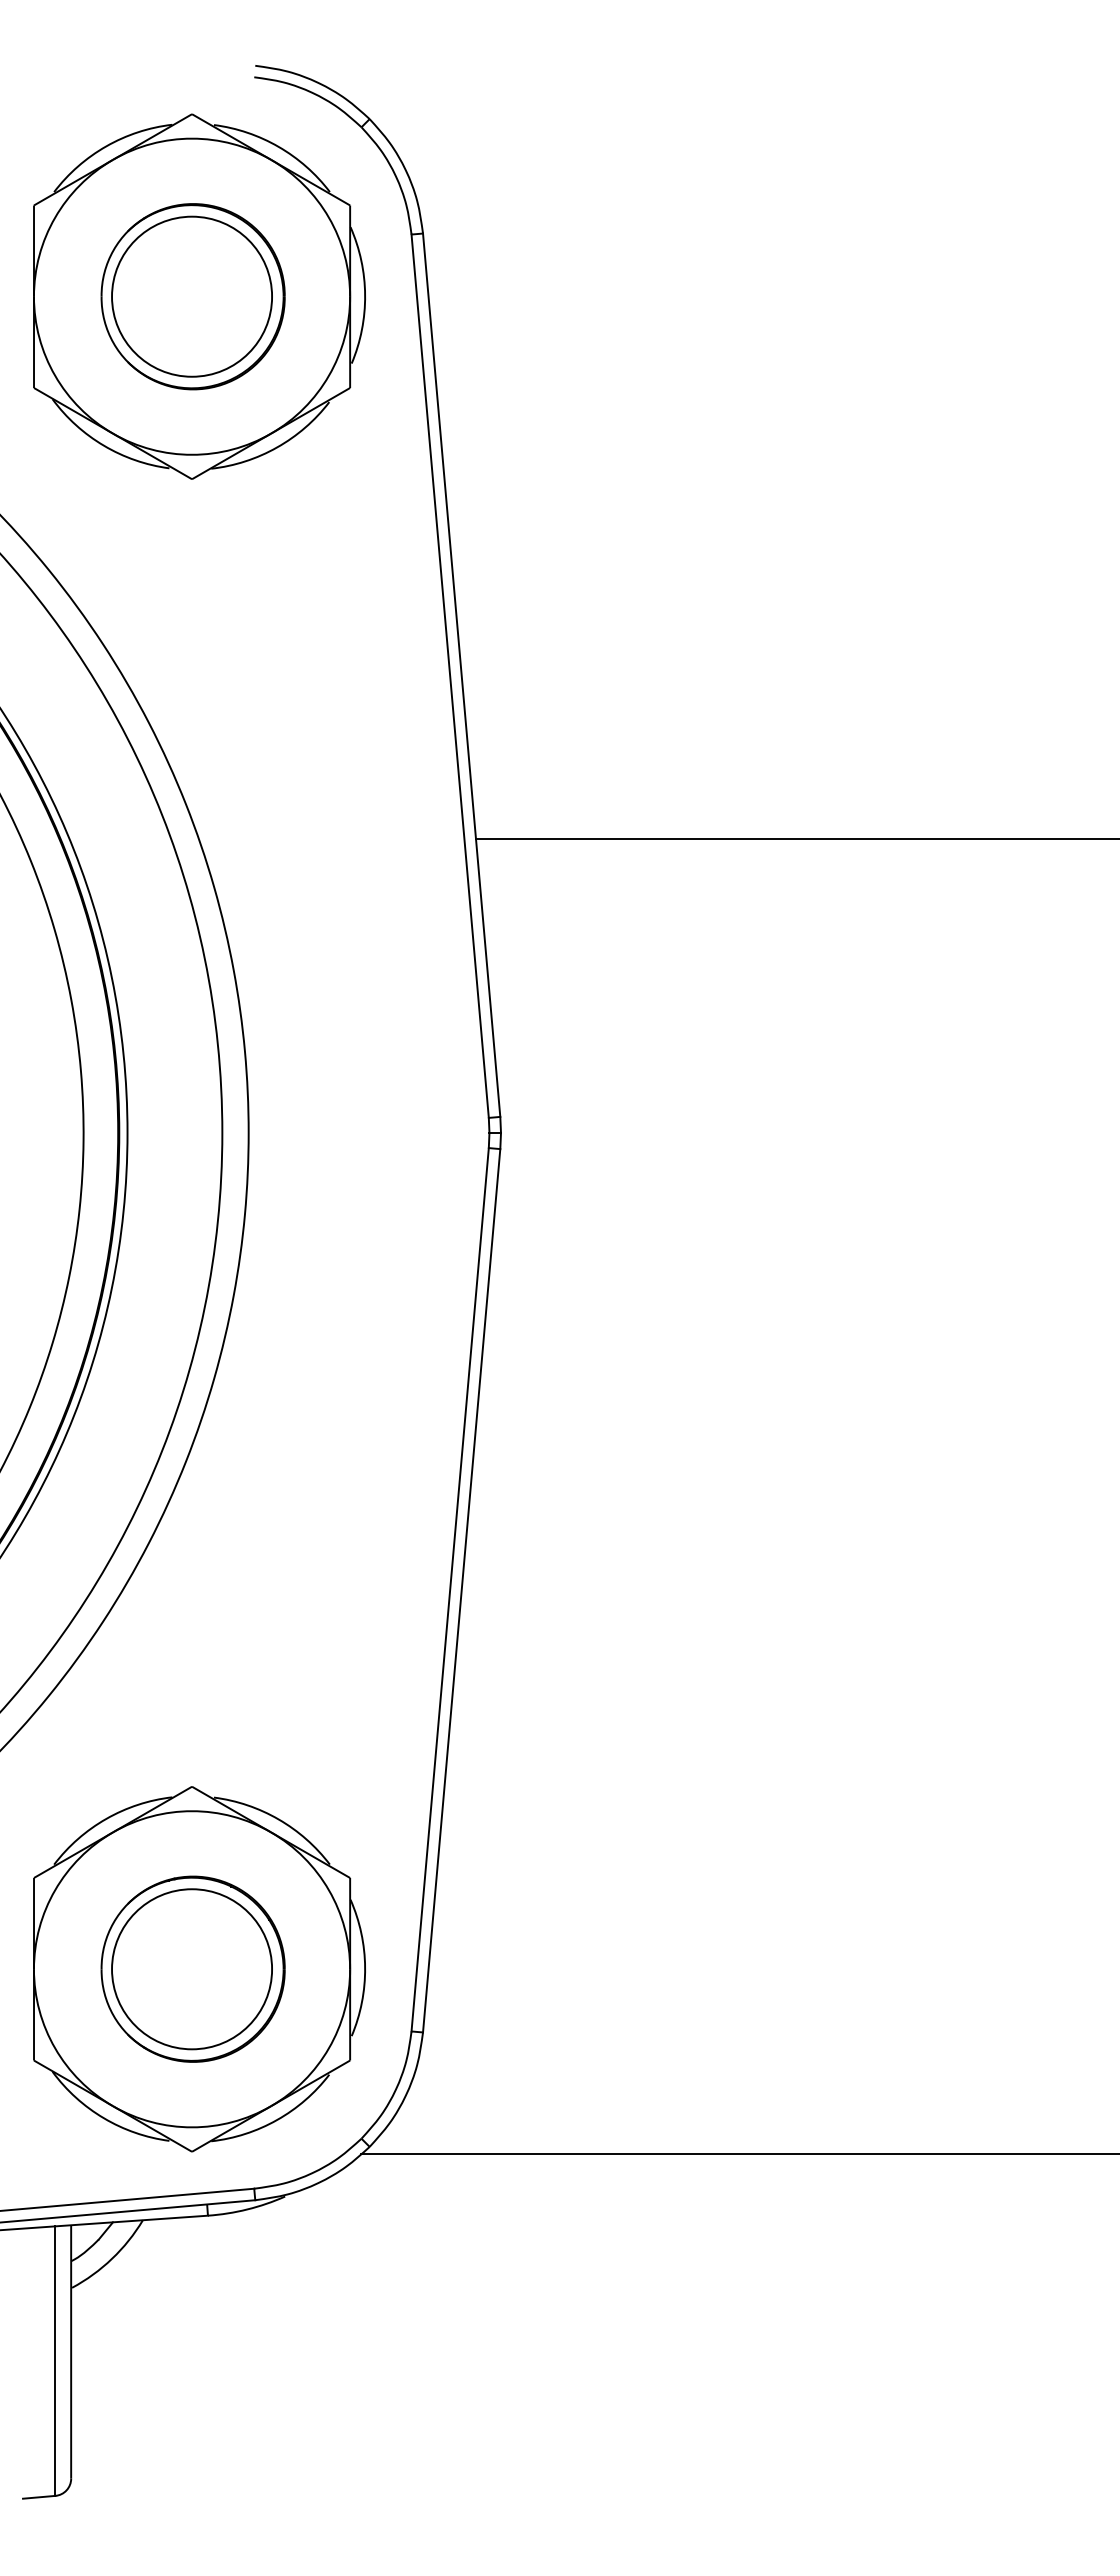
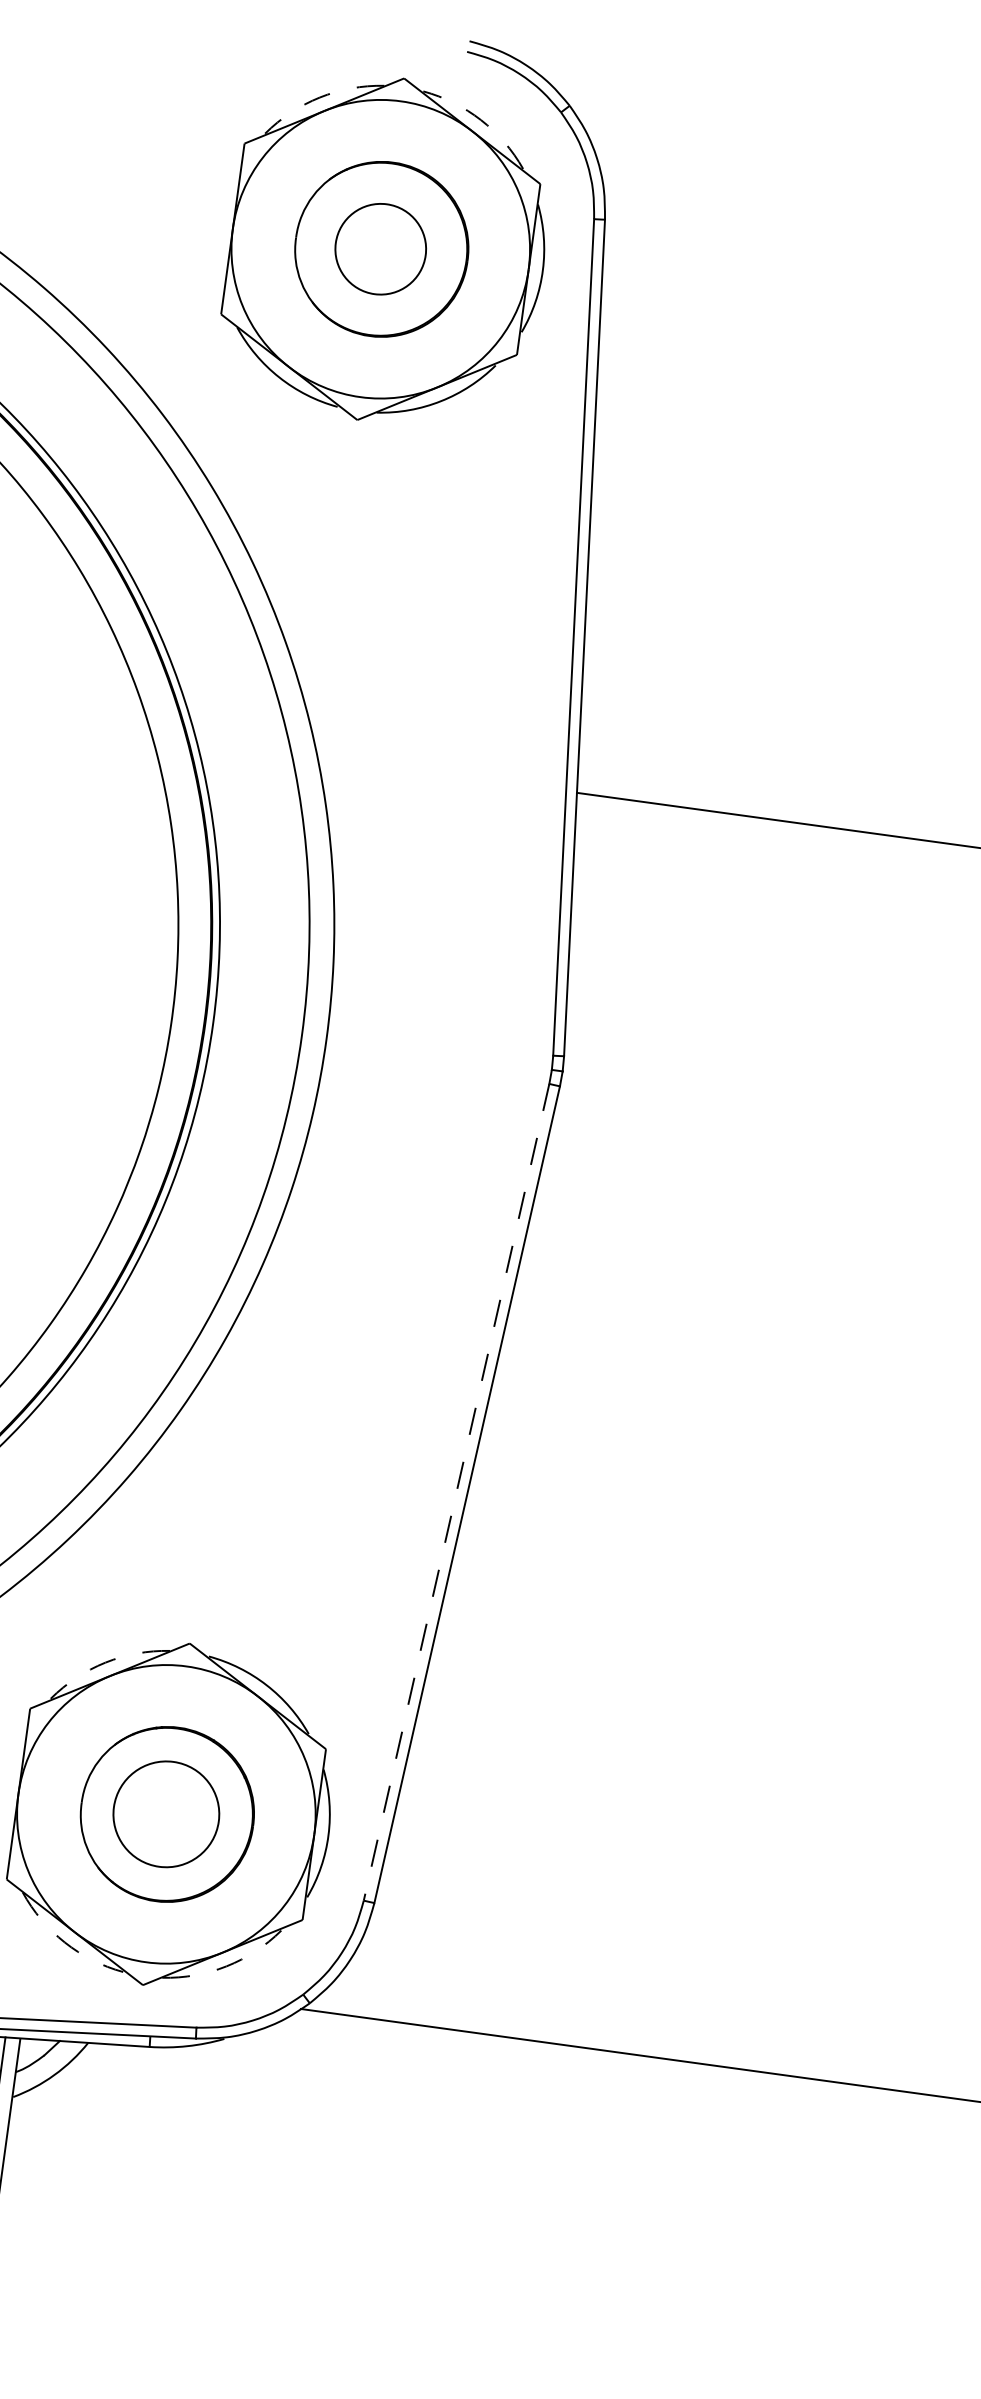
arc: (106, 146) -> (319, 97), solid -> dashed
arc: (278, 146) -> (480, 119), solid -> dashed
circle: (192, 296) -> (381, 249), size x0.6
line: (450, 1590) -> (456, 1493), solid -> dashed
arc: (106, 1818) -> (105, 1662), solid -> dashed
circle: (192, 1969) -> (166, 1814), size x0.7
arc: (103, 2118) -> (64, 1942), solid -> dashed
arc: (277, 2120) -> (226, 1966), solid -> dashed

